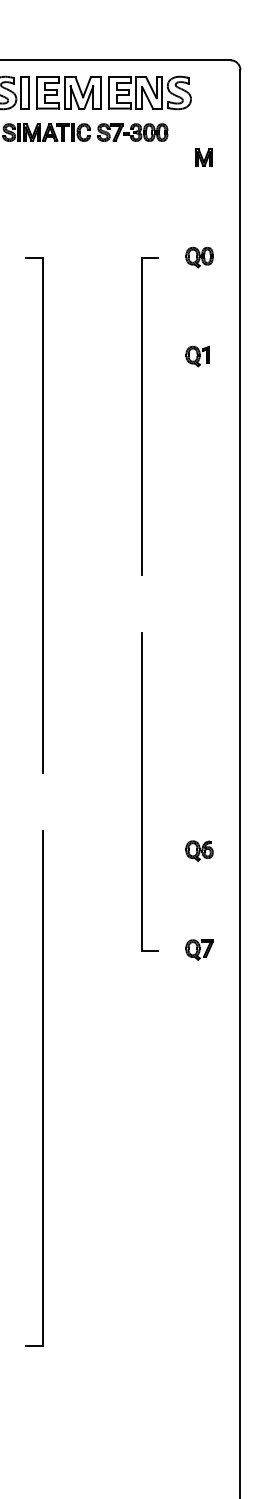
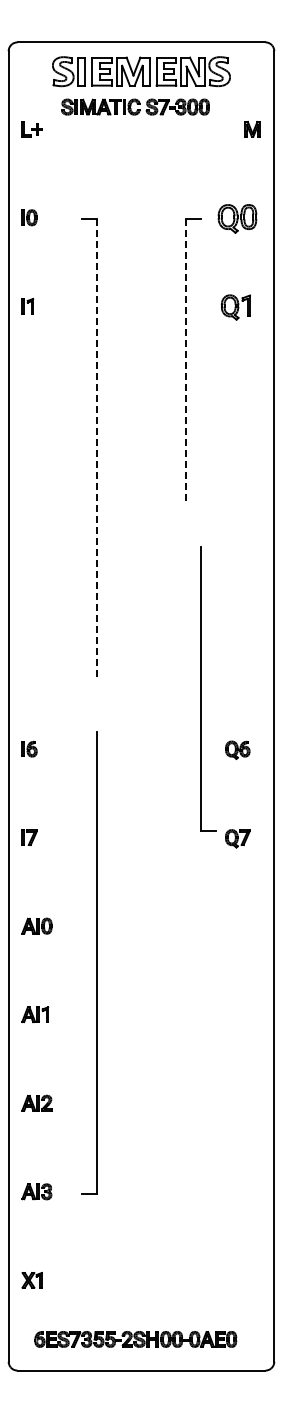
part: (203, 156) -> (252, 128), moved
part: (199, 257) -> (237, 218), size x1.6
part: (198, 356) -> (236, 307), size x1.4
line: (141, 417) -> (185, 362), solid -> dashed
line: (42, 516) -> (97, 450), solid -> dashed
part: (142, 791) -> (201, 688), moved

